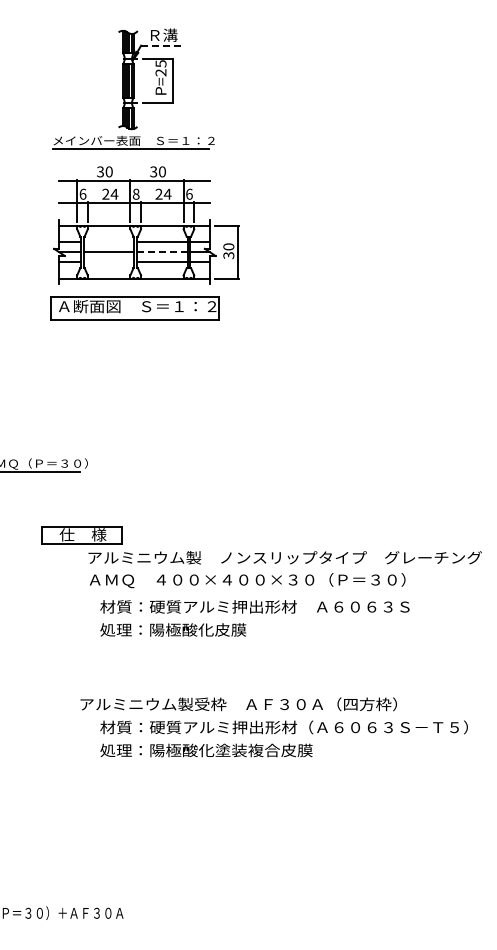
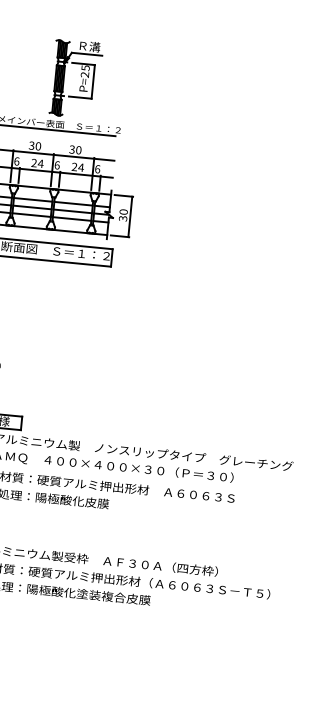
line: (161, 45) -> (87, 54), dashed -> solid
text: (136, 193) -> (57, 164), 8 -> 6
line: (108, 242) -> (32, 199), added
line: (162, 252) -> (72, 211), dashed -> solid
line: (108, 262) -> (31, 215), added

